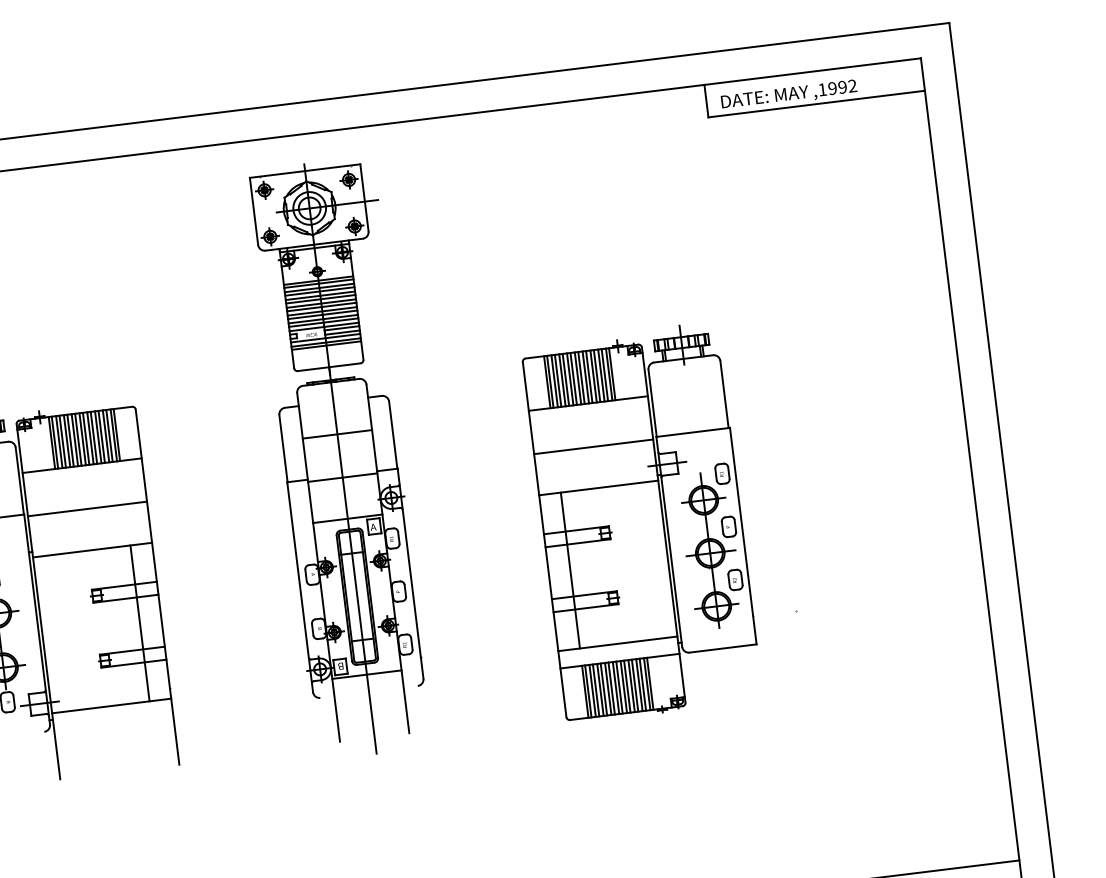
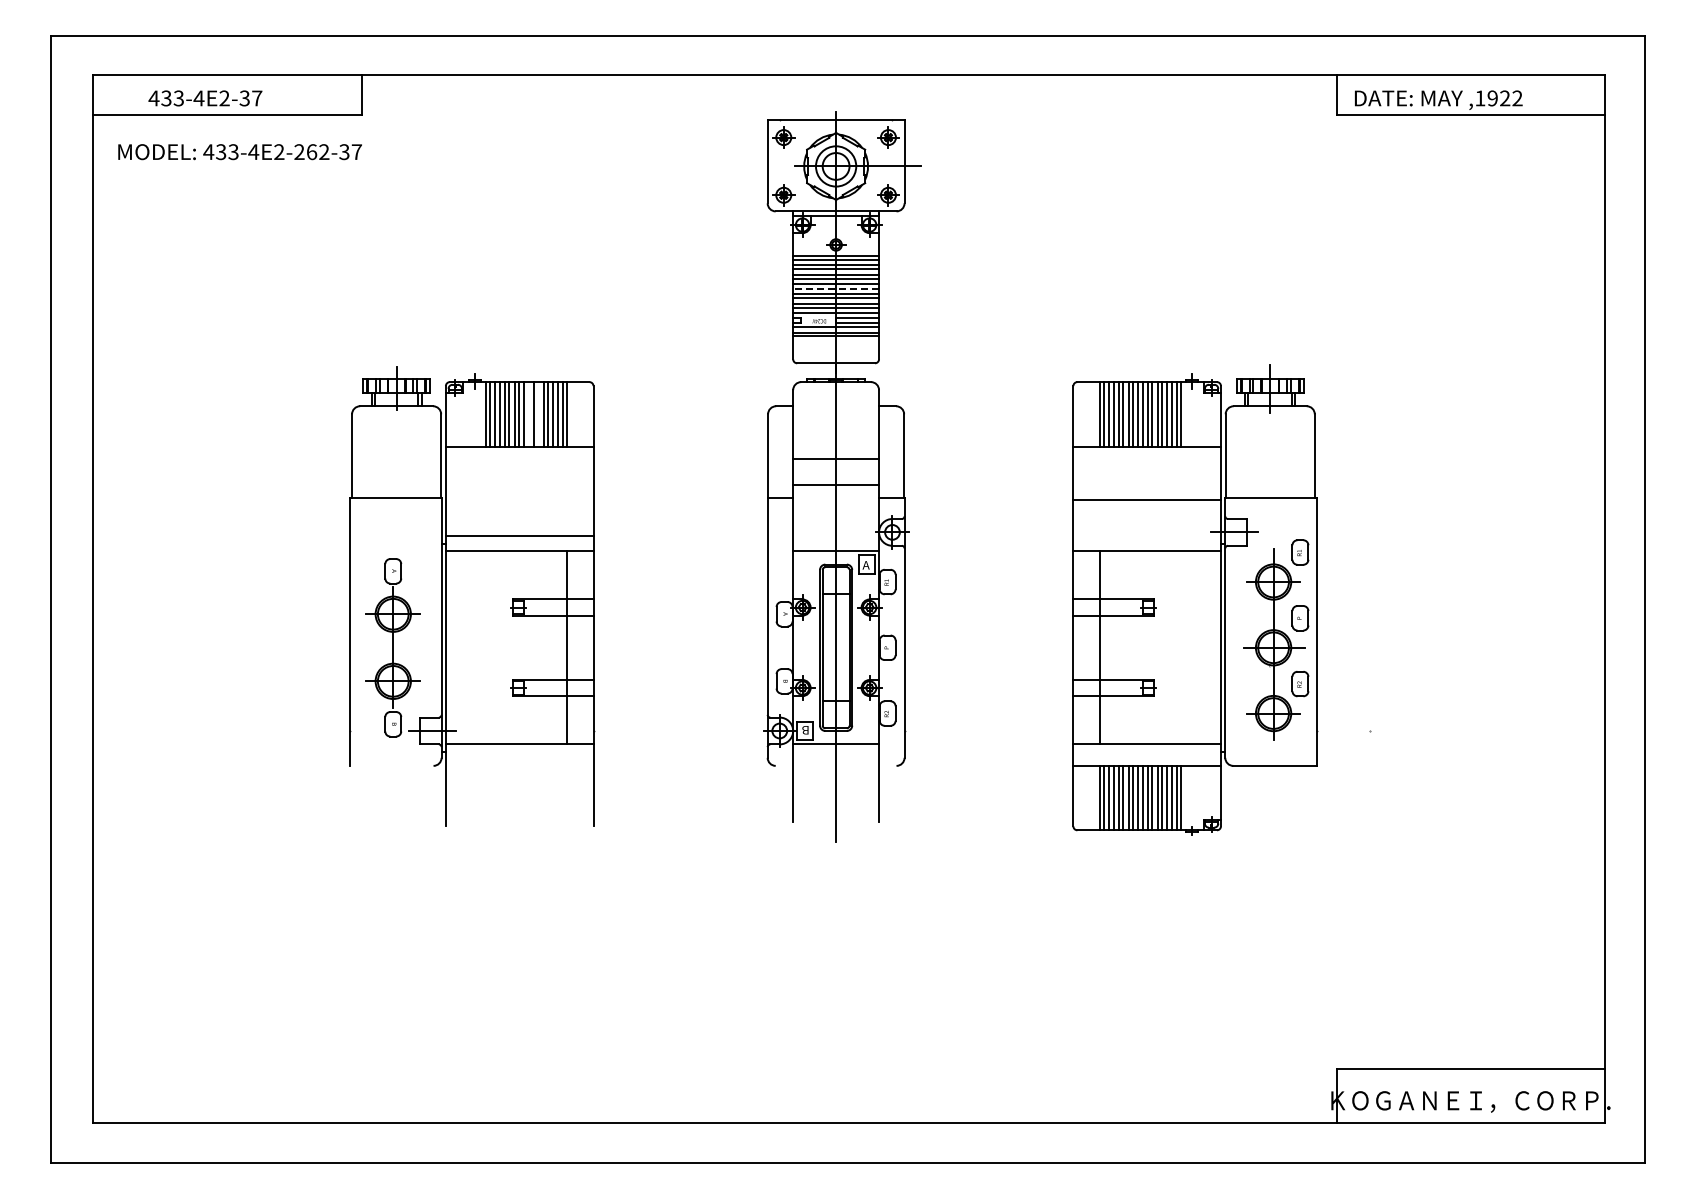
text: (842, 87) -> (1505, 98), ,1992 -> ,1922
line: (322, 306) -> (836, 288), solid -> dashed
line: (337, 434) -> (836, 484), moved
line: (86, 438) -> (528, 414), removed
line: (94, 438) -> (538, 414), removed
line: (343, 477) -> (836, 459), moved
line: (87, 509) -> (519, 536), moved

